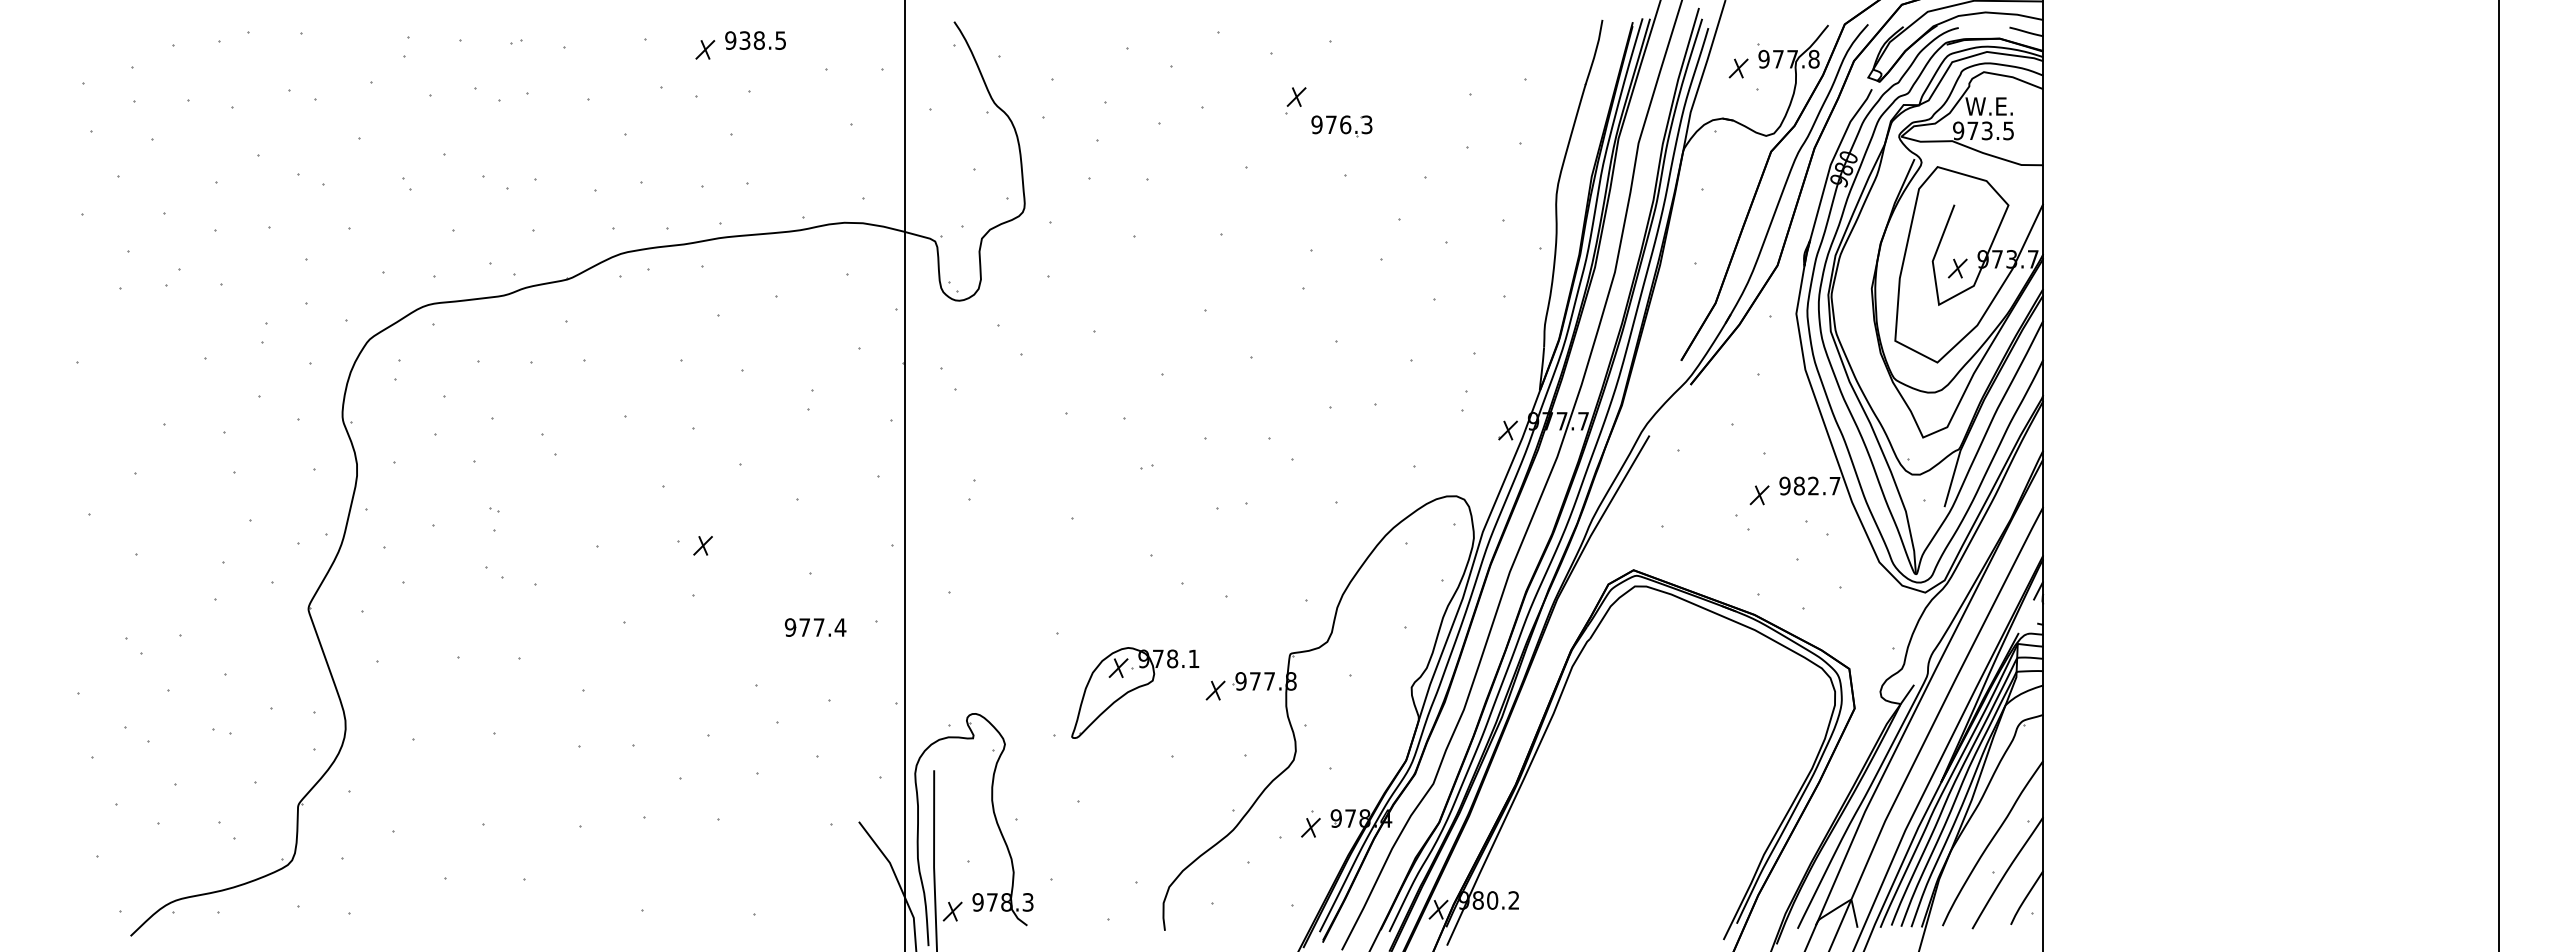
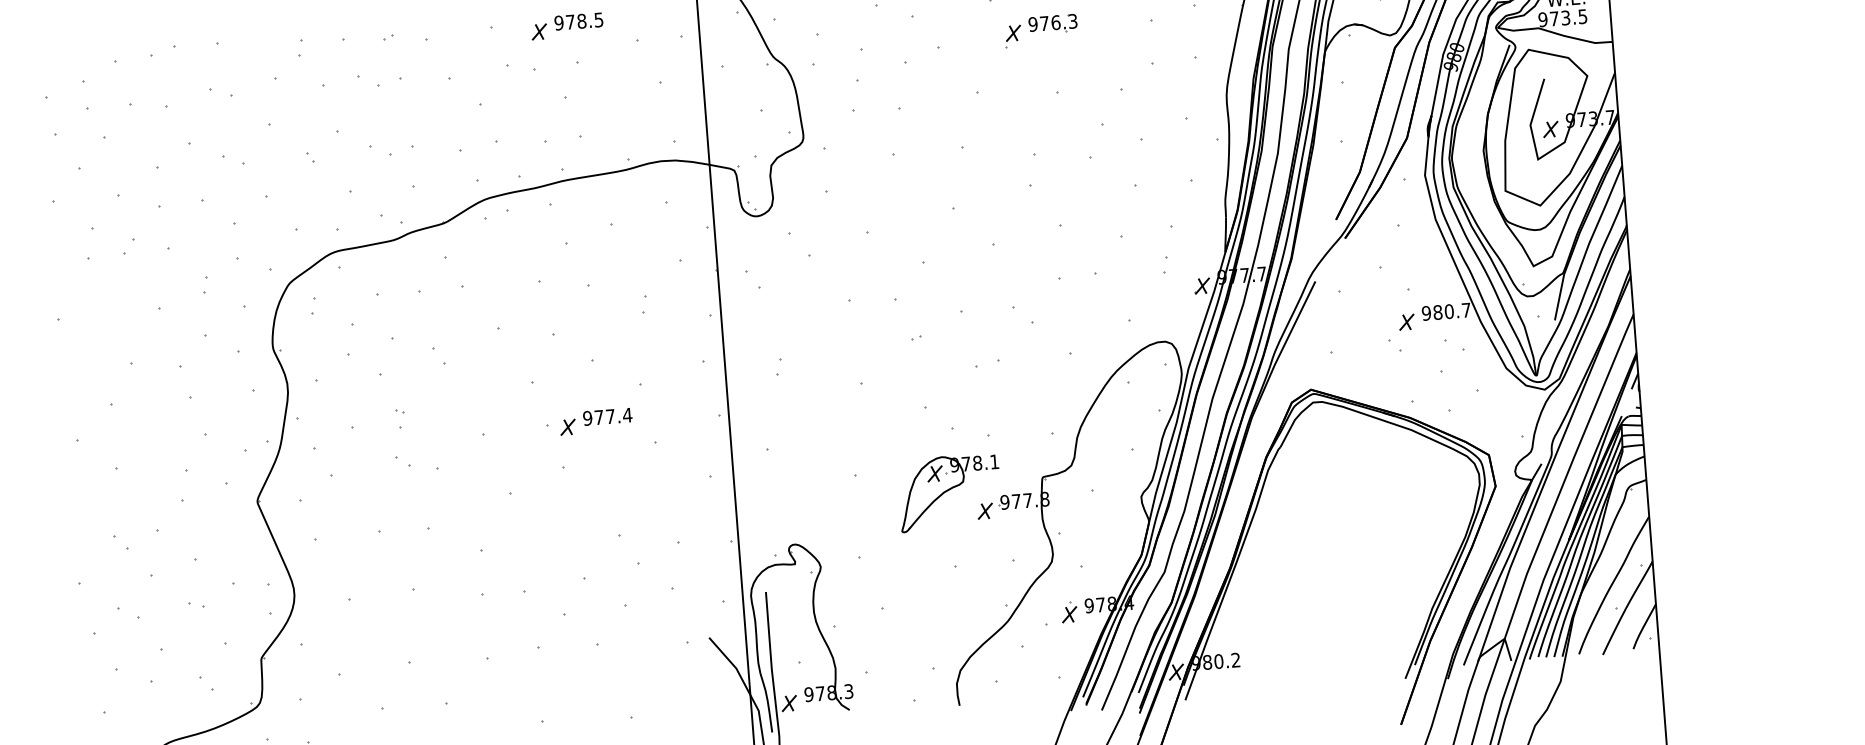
text: (744, 40) -> (570, 22), 938.5 -> 978.5
part: (1341, 126) -> (1052, 24), moved
text: (1813, 485) -> (1449, 311), 982.7 -> 980.7
part: (815, 627) -> (607, 416), moved
part: (1135, 692) -> (950, 492), moved

